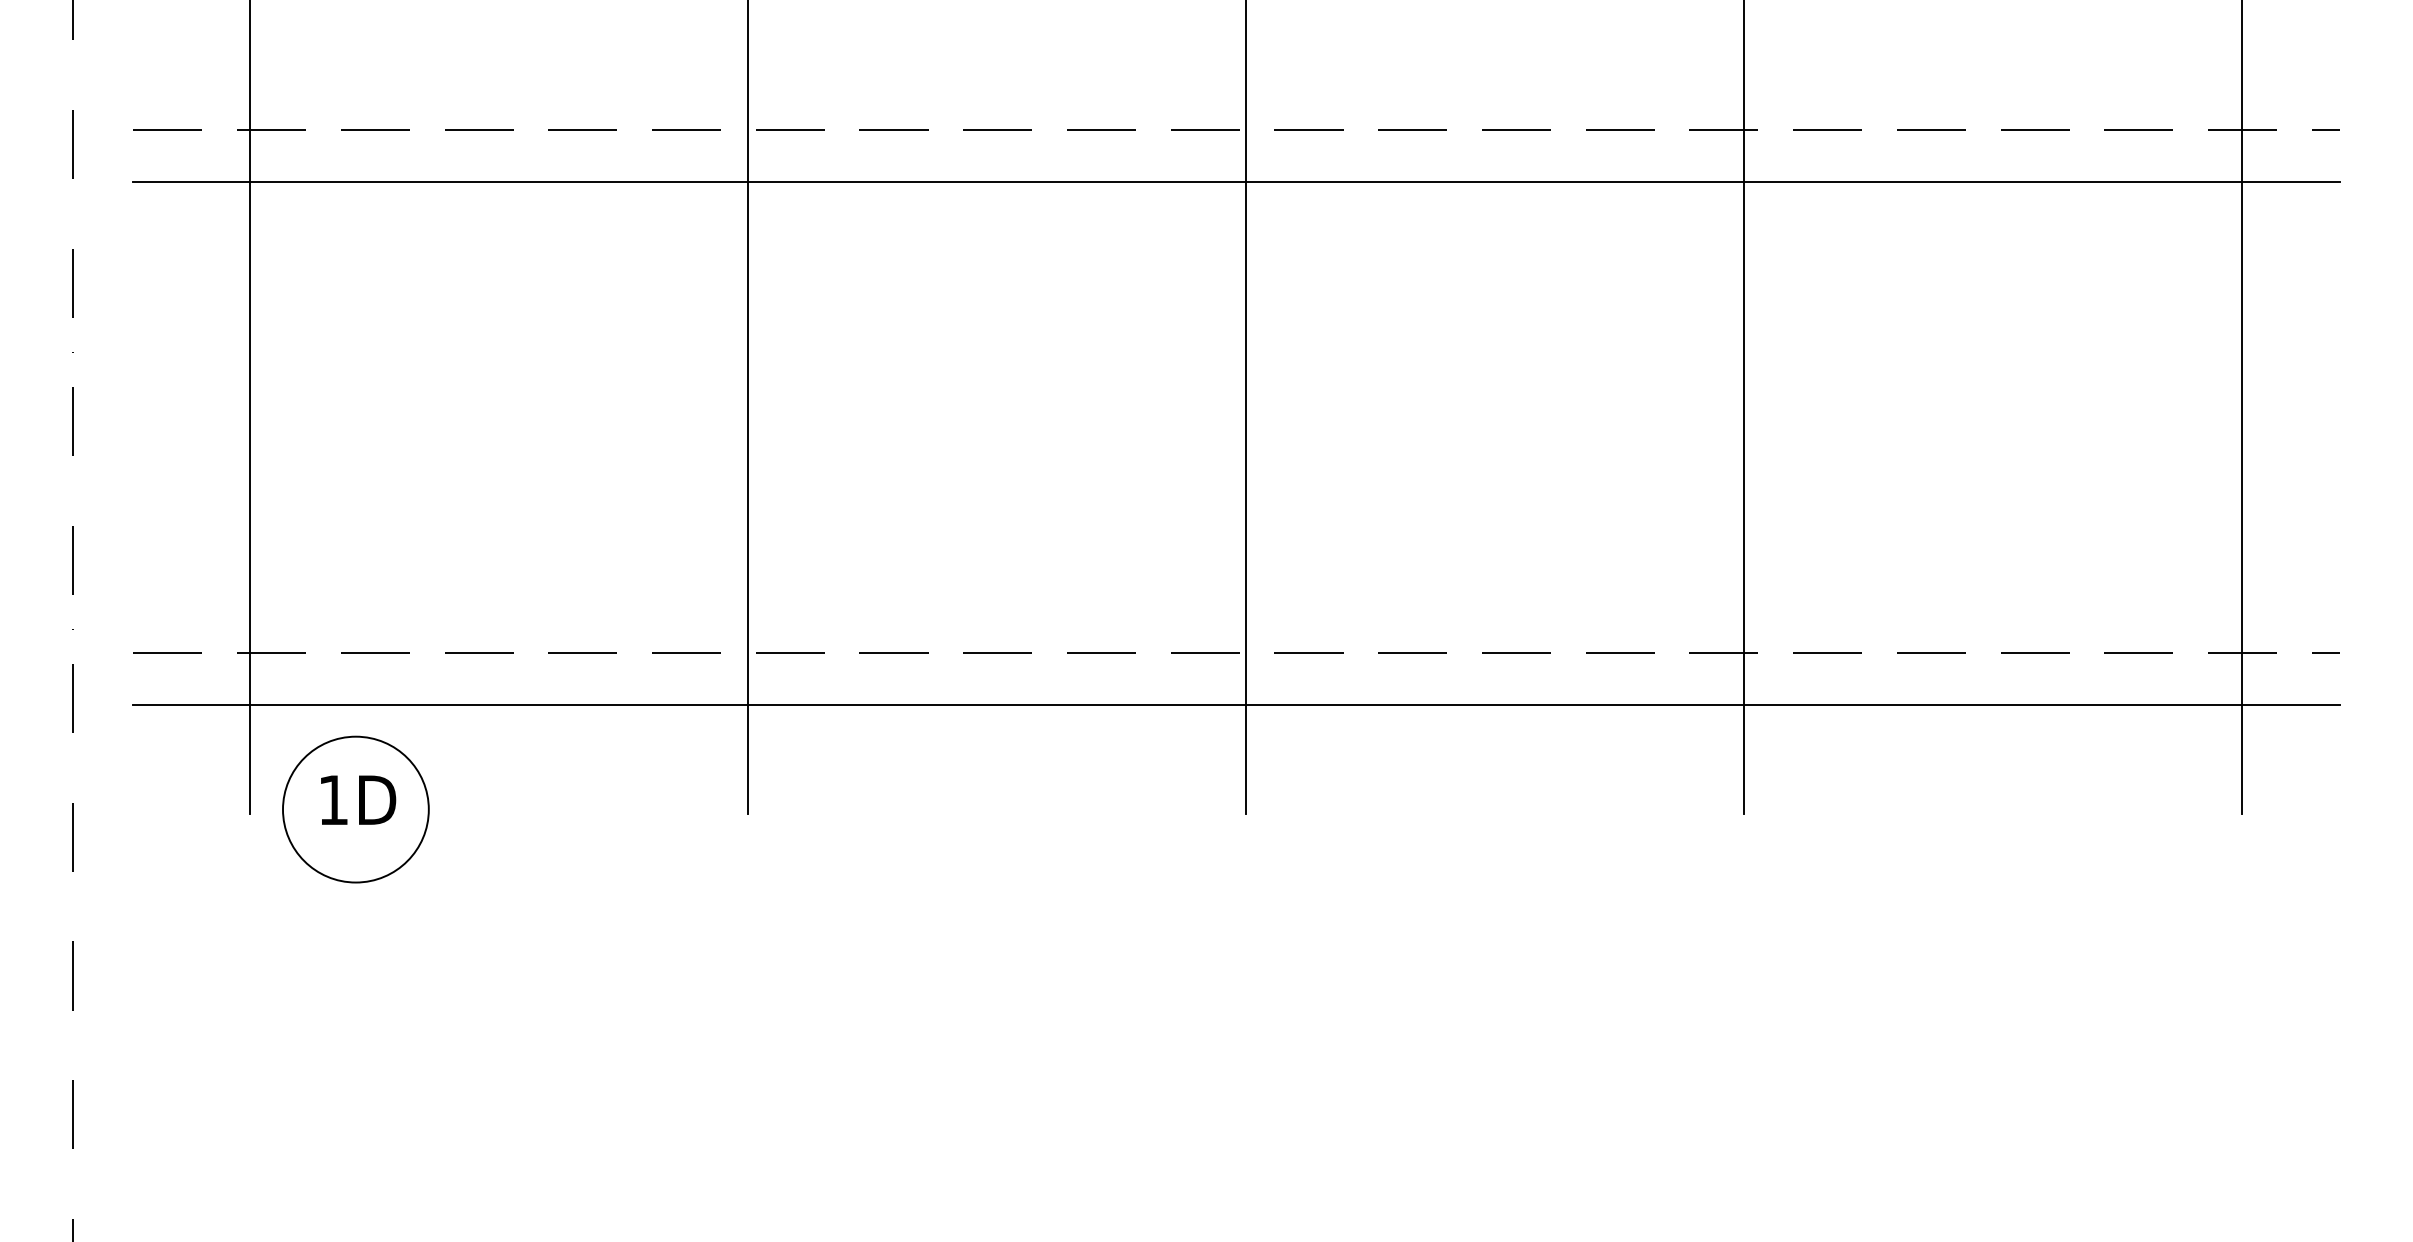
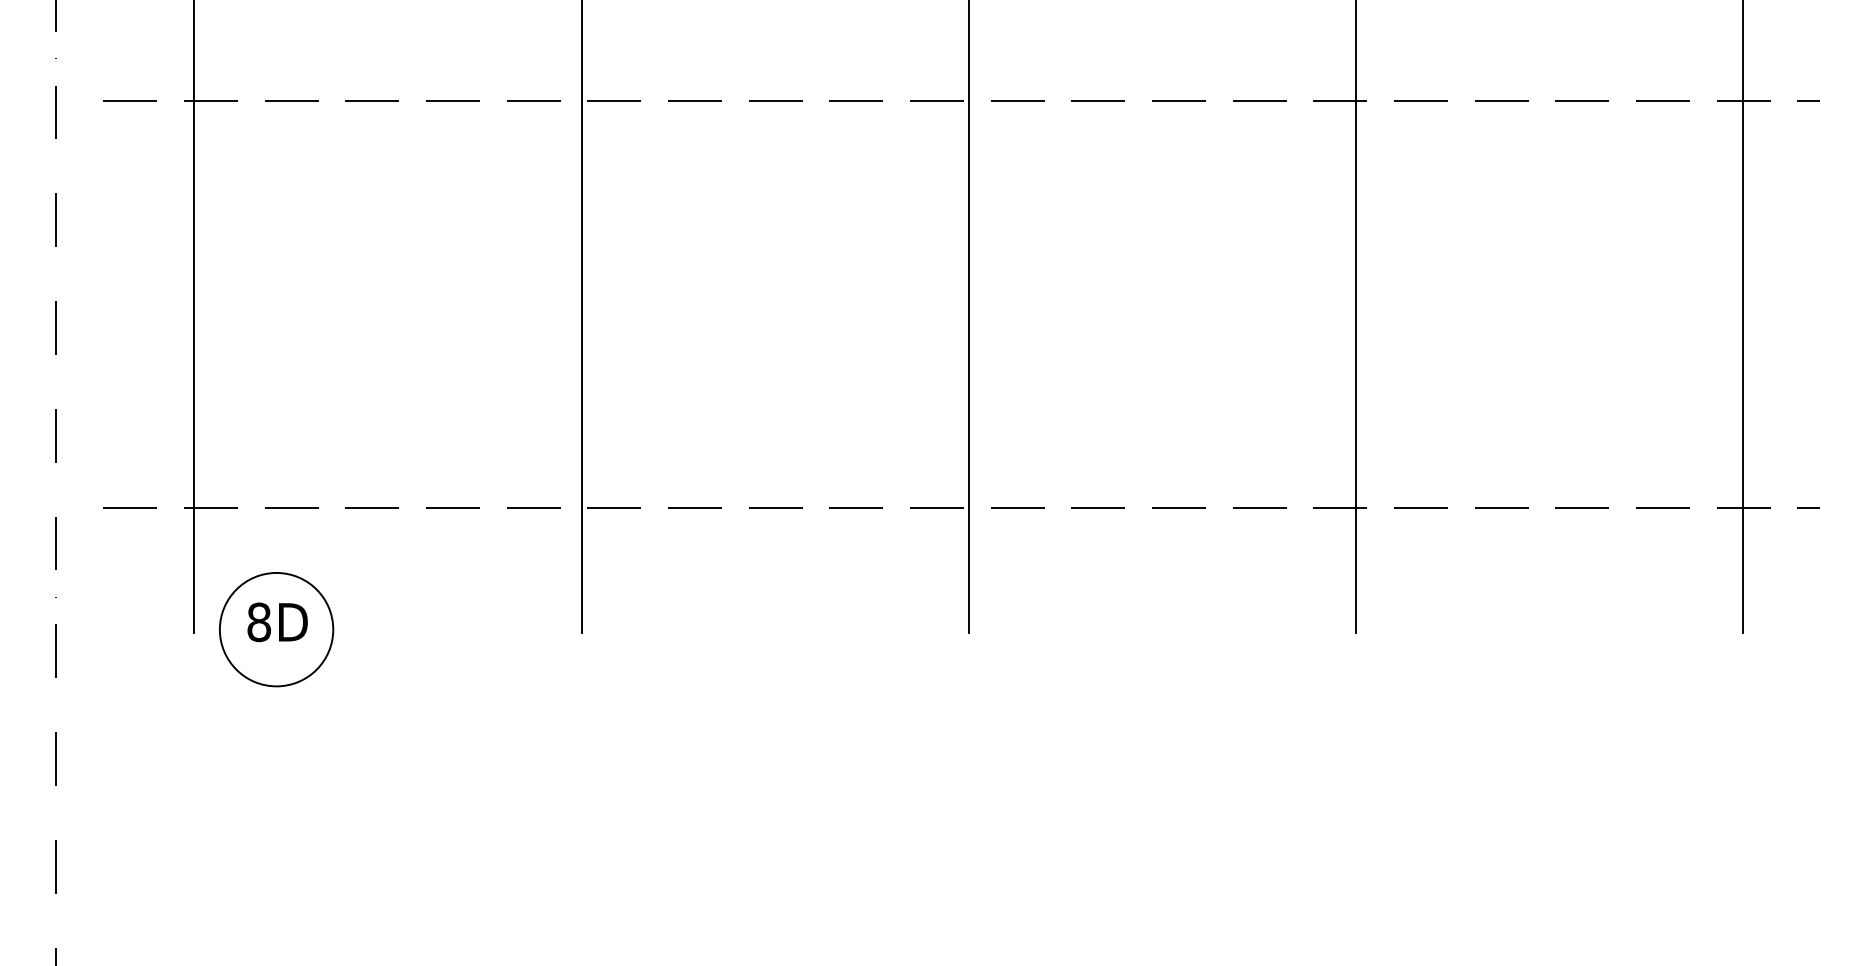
line: (1236, 181) -> (961, 141), removed
line: (1236, 705) -> (961, 548), removed
text: (333, 800) -> (259, 622), 1D -> 8D

